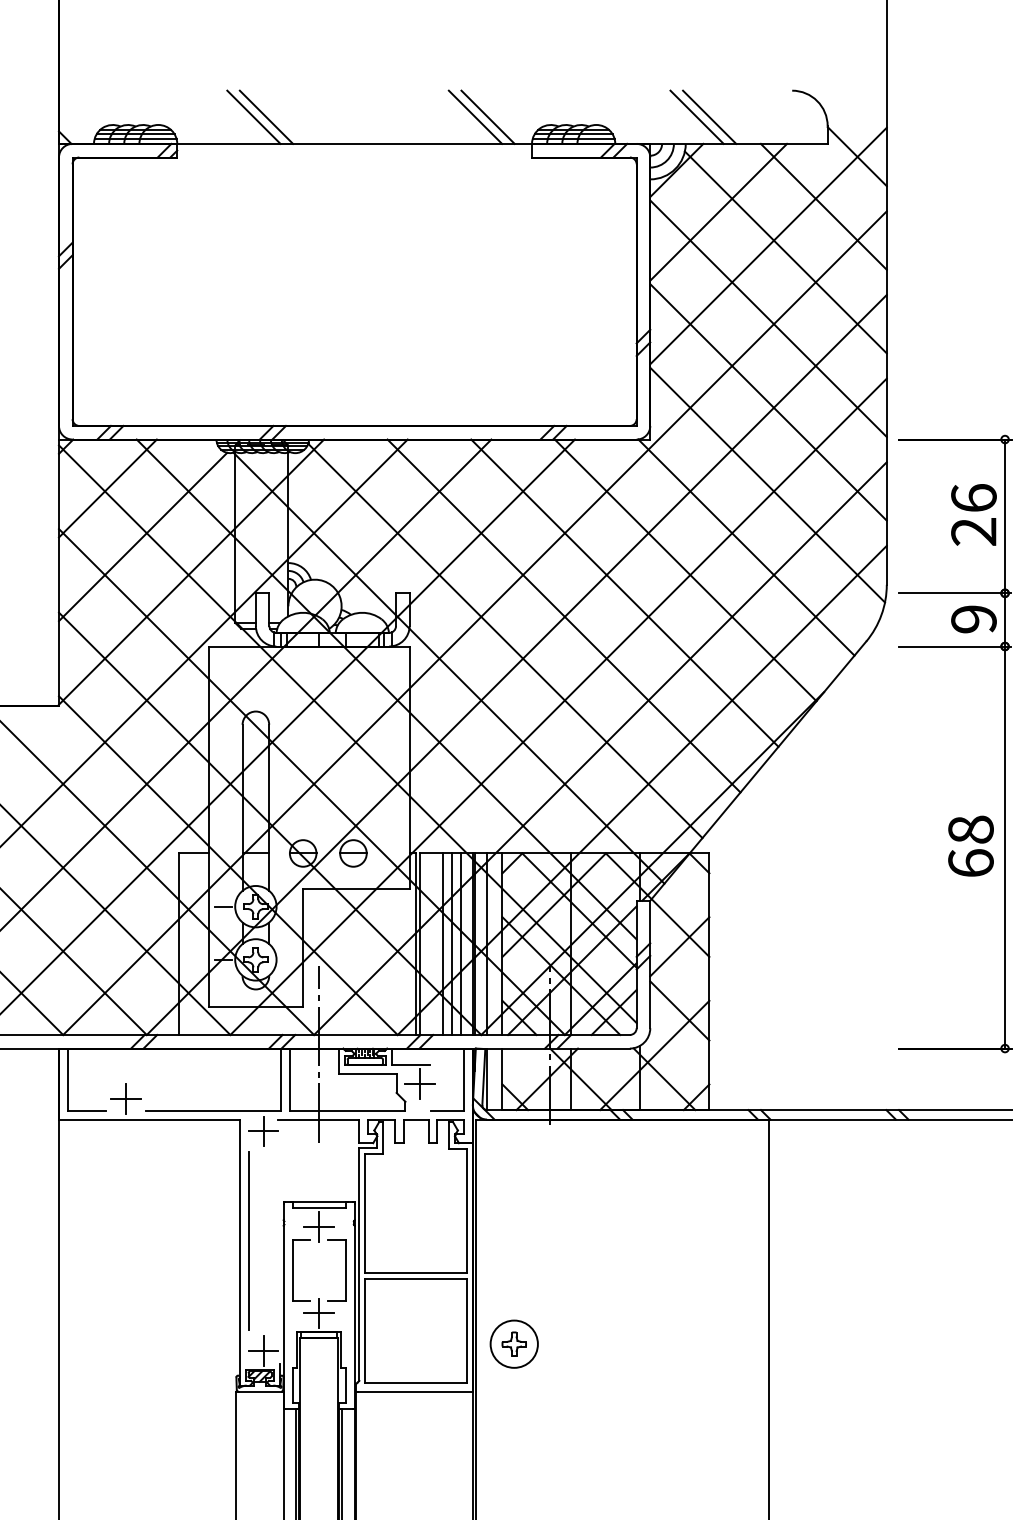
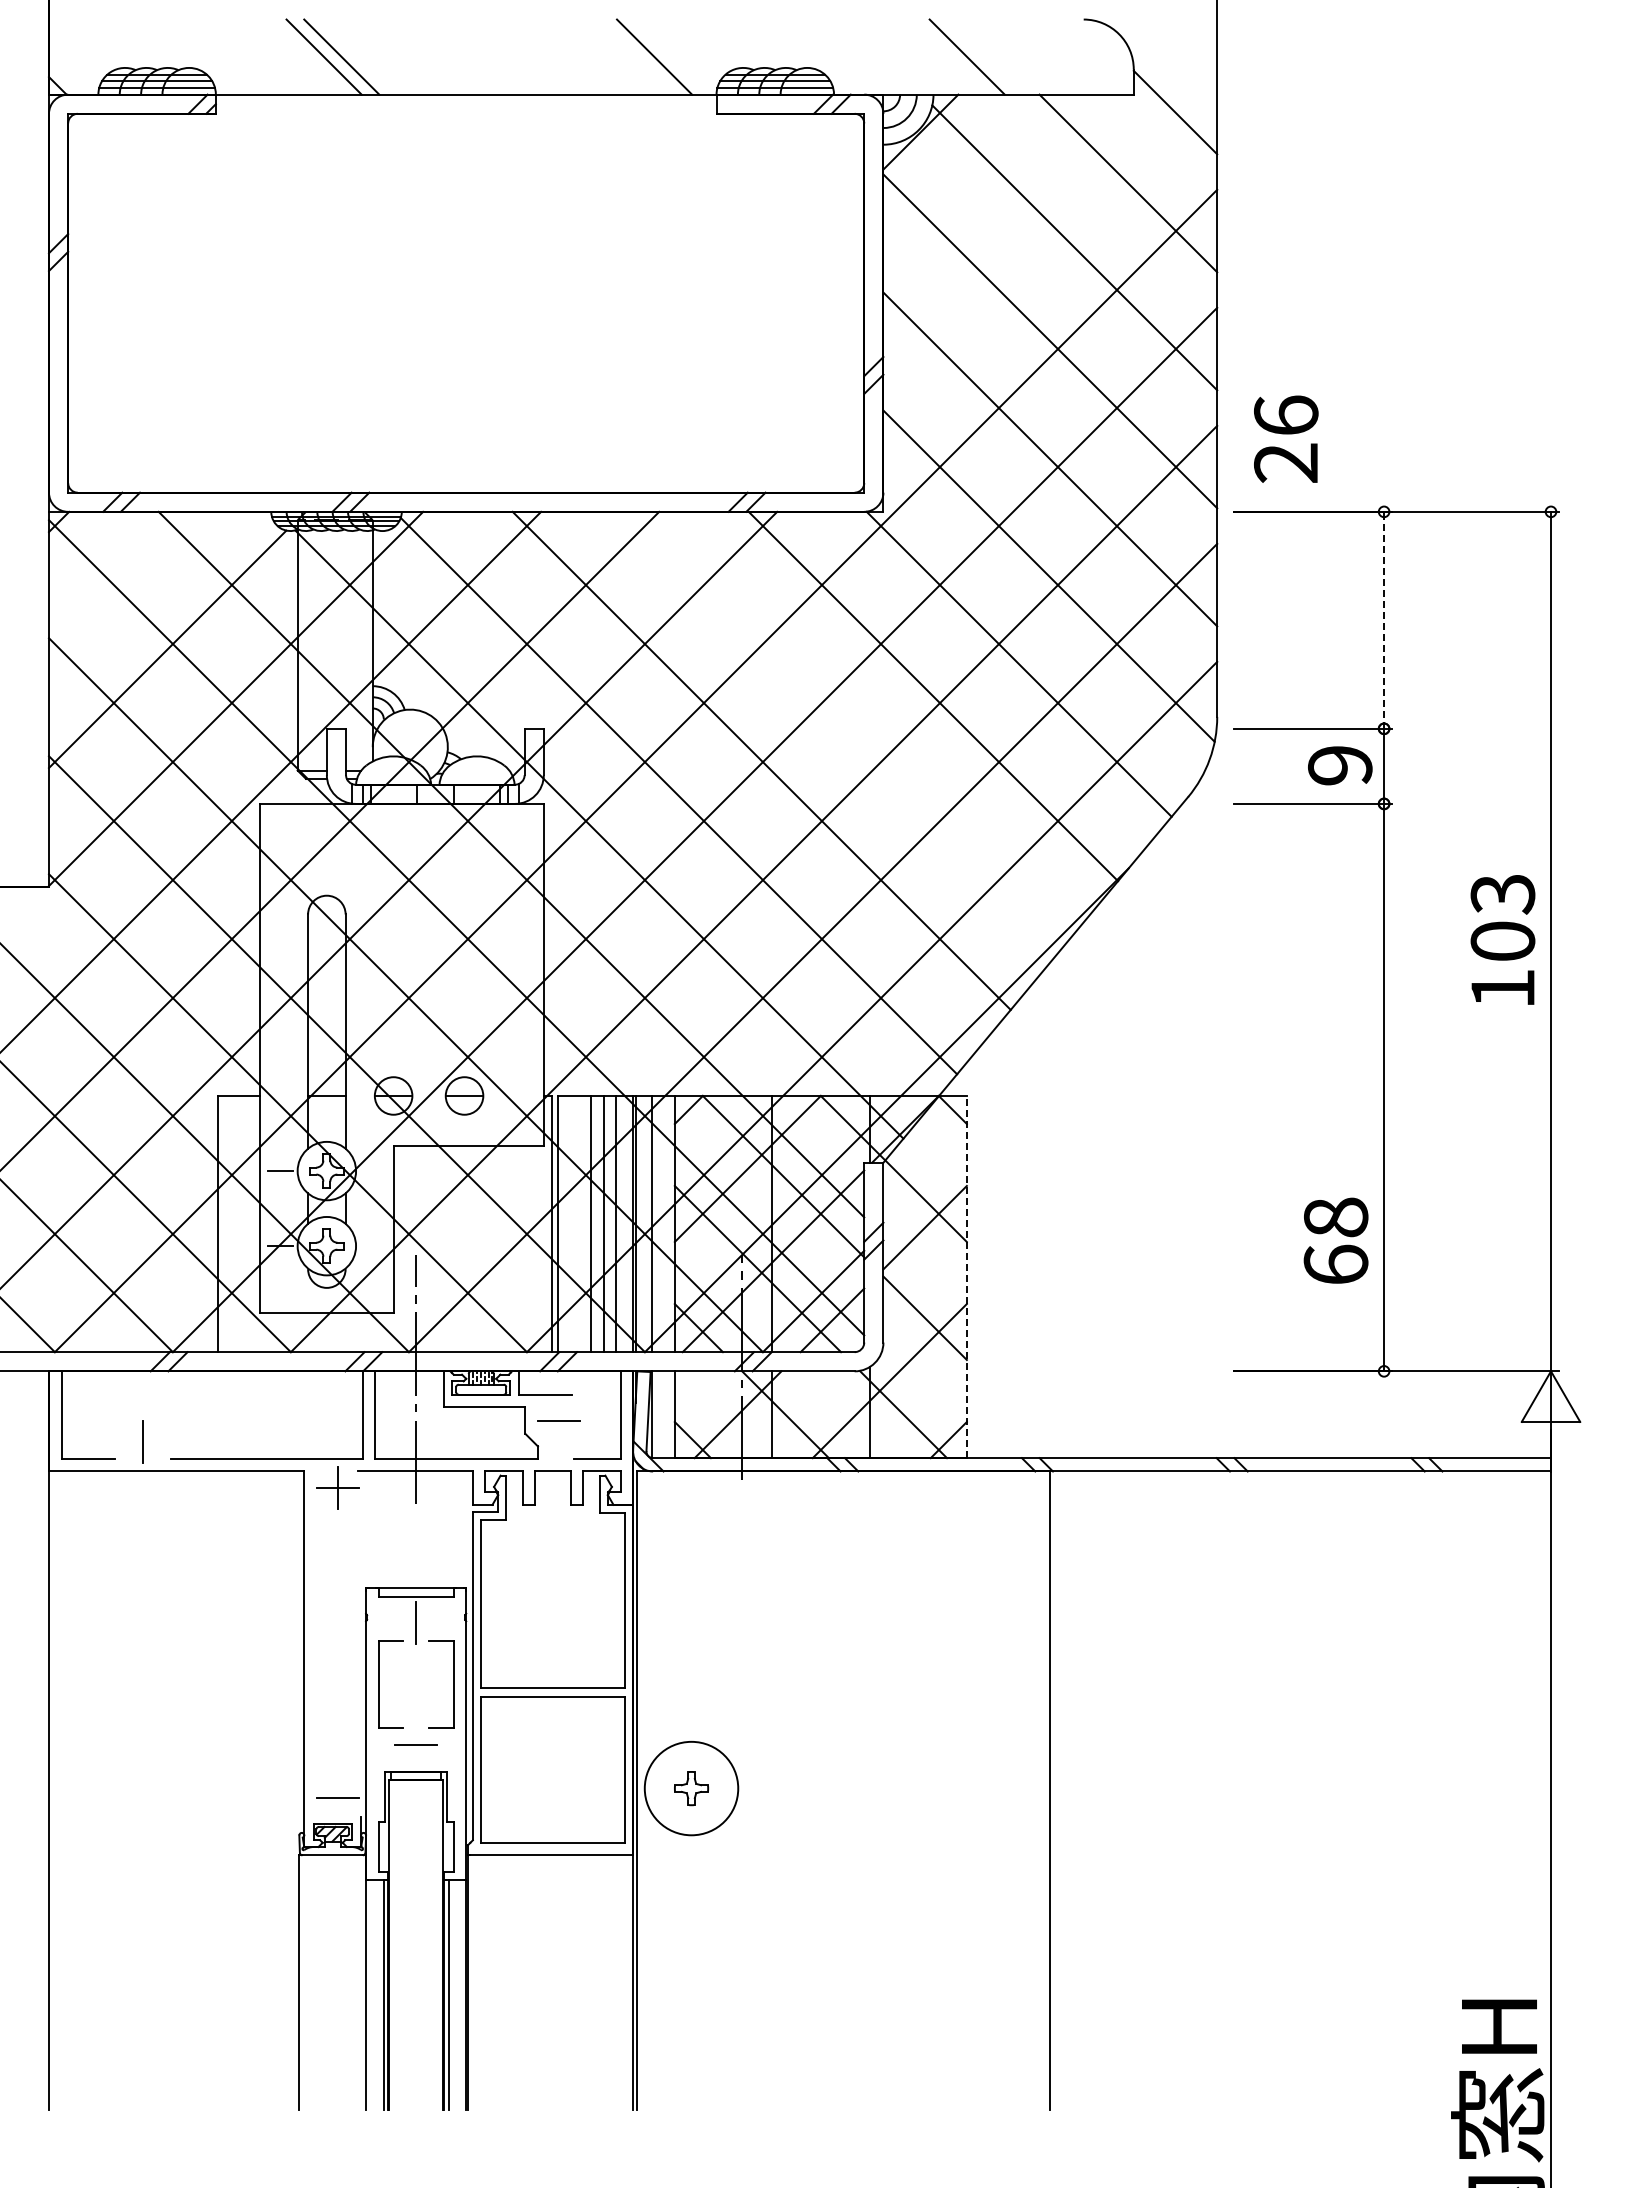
line: (475, 116) -> (636, 56), removed
line: (697, 116) -> (949, 56), removed
line: (718, 211) -> (979, 190), removed
line: (768, 245) -> (1050, 238), removed
line: (108, 488) -> (118, 580), removed
text: (974, 514) -> (1286, 438), moved
line: (1005, 515) -> (1384, 619), solid -> dashed
line: (624, 593) -> (847, 728), removed
text: (970, 846) -> (1335, 1240), moved
line: (709, 981) -> (966, 1276), solid -> dashed
line: (420, 1084) -> (558, 1421), removed
line: (125, 1099) -> (143, 1442), removed
line: (319, 1227) -> (416, 1623), removed
line: (248, 1240) -> (316, 1642), removed
line: (319, 1313) -> (416, 1745), removed
circle: (514, 1344) -> (691, 1788), size x1.4
line: (263, 1350) -> (337, 1797), removed

